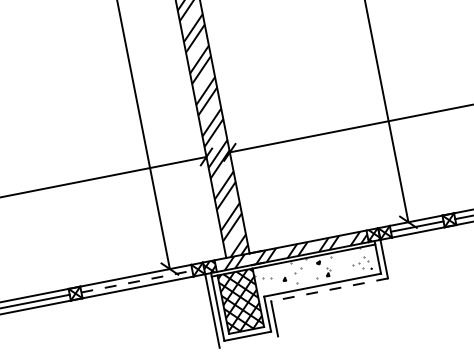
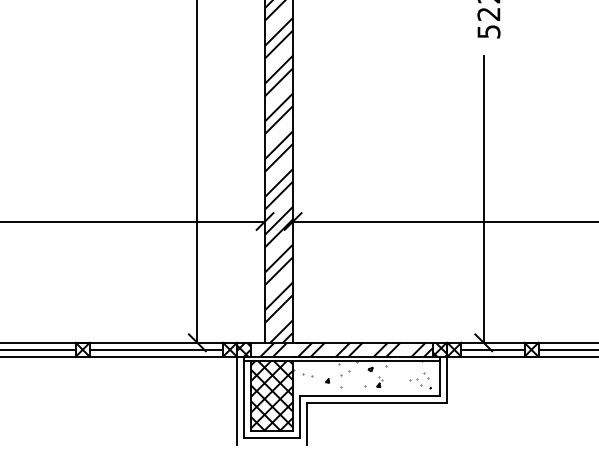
line: (136, 281) -> (156, 349), dashed -> solid
line: (329, 290) -> (376, 403), dashed -> solid

